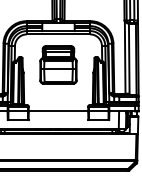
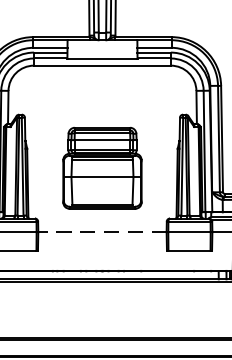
part: (58, 64) -> (102, 167), moved
line: (58, 111) -> (102, 232), solid -> dashed

